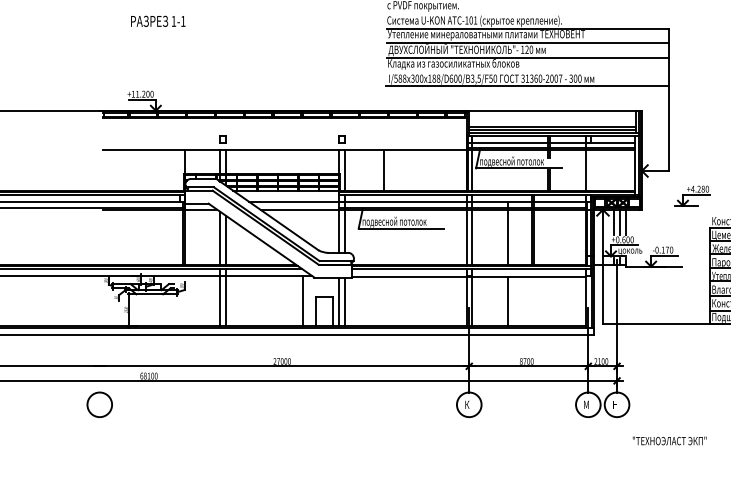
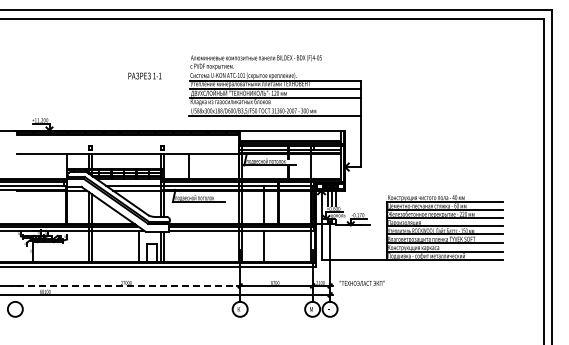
text: (157, 20) -> (144, 75), moved
part: (693, 196) -> (376, 182), removed
line: (284, 365) -> (127, 285), solid -> dashed
text: (668, 439) -> (361, 282), moved

